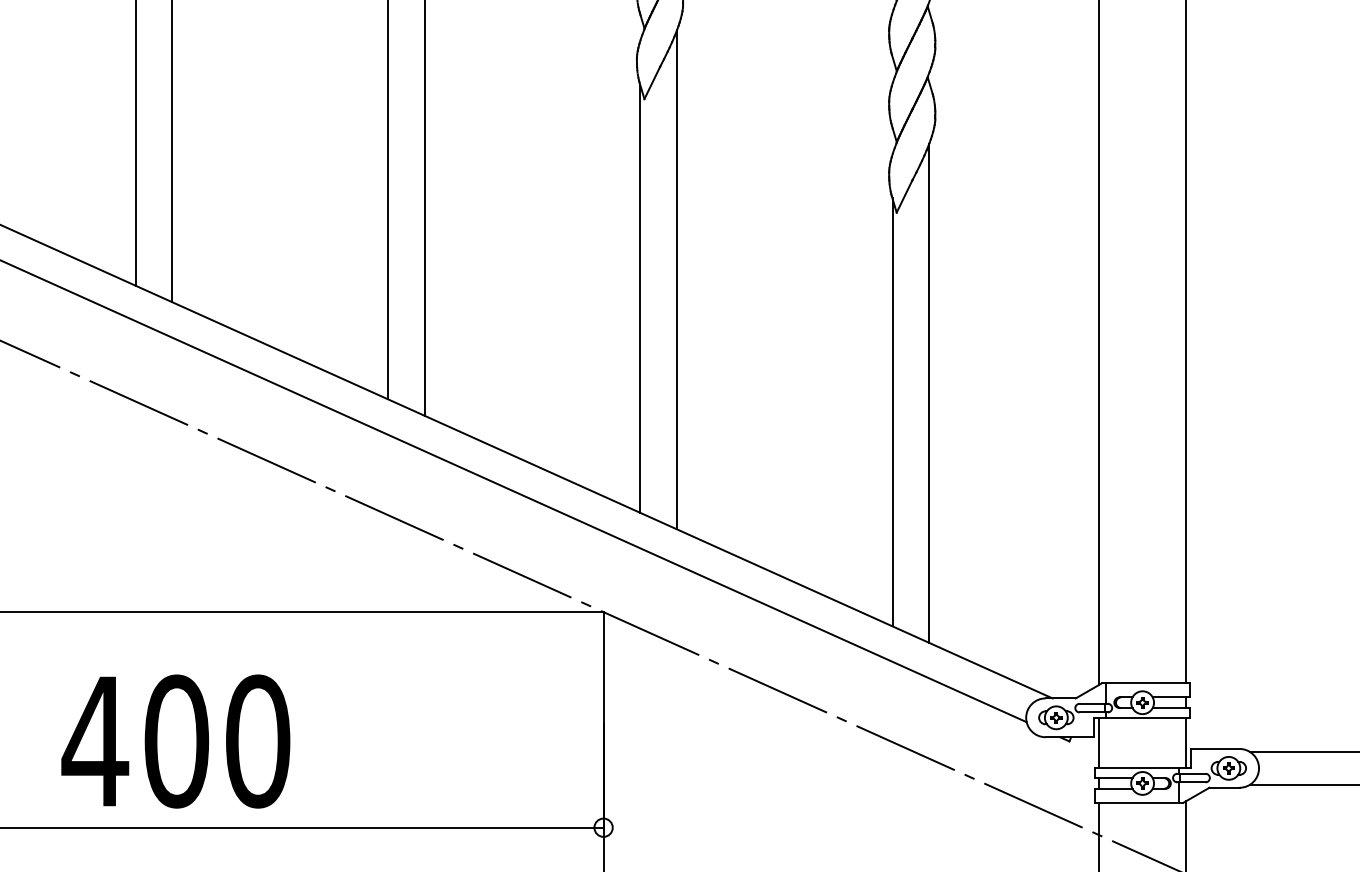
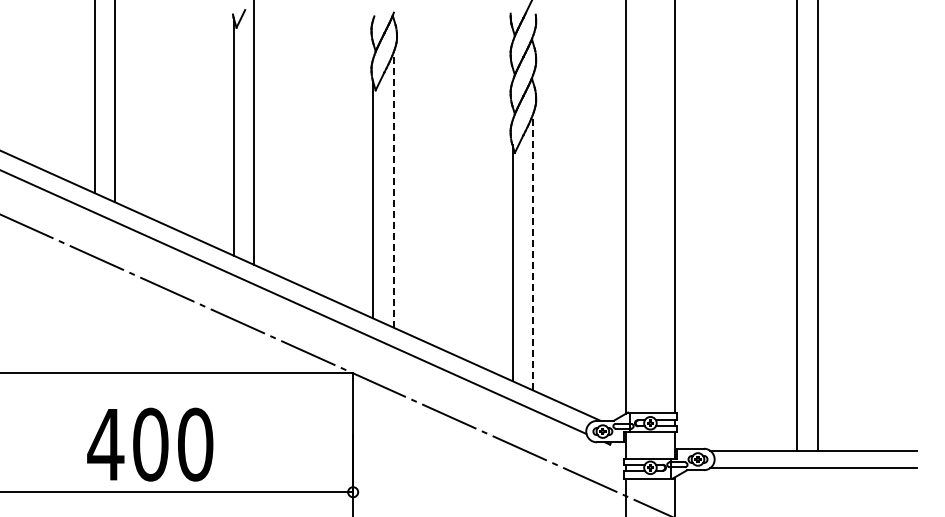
line: (676, 280) -> (393, 190), solid -> dashed
line: (928, 393) -> (532, 252), solid -> dashed
text: (176, 741) -> (150, 444), moved

